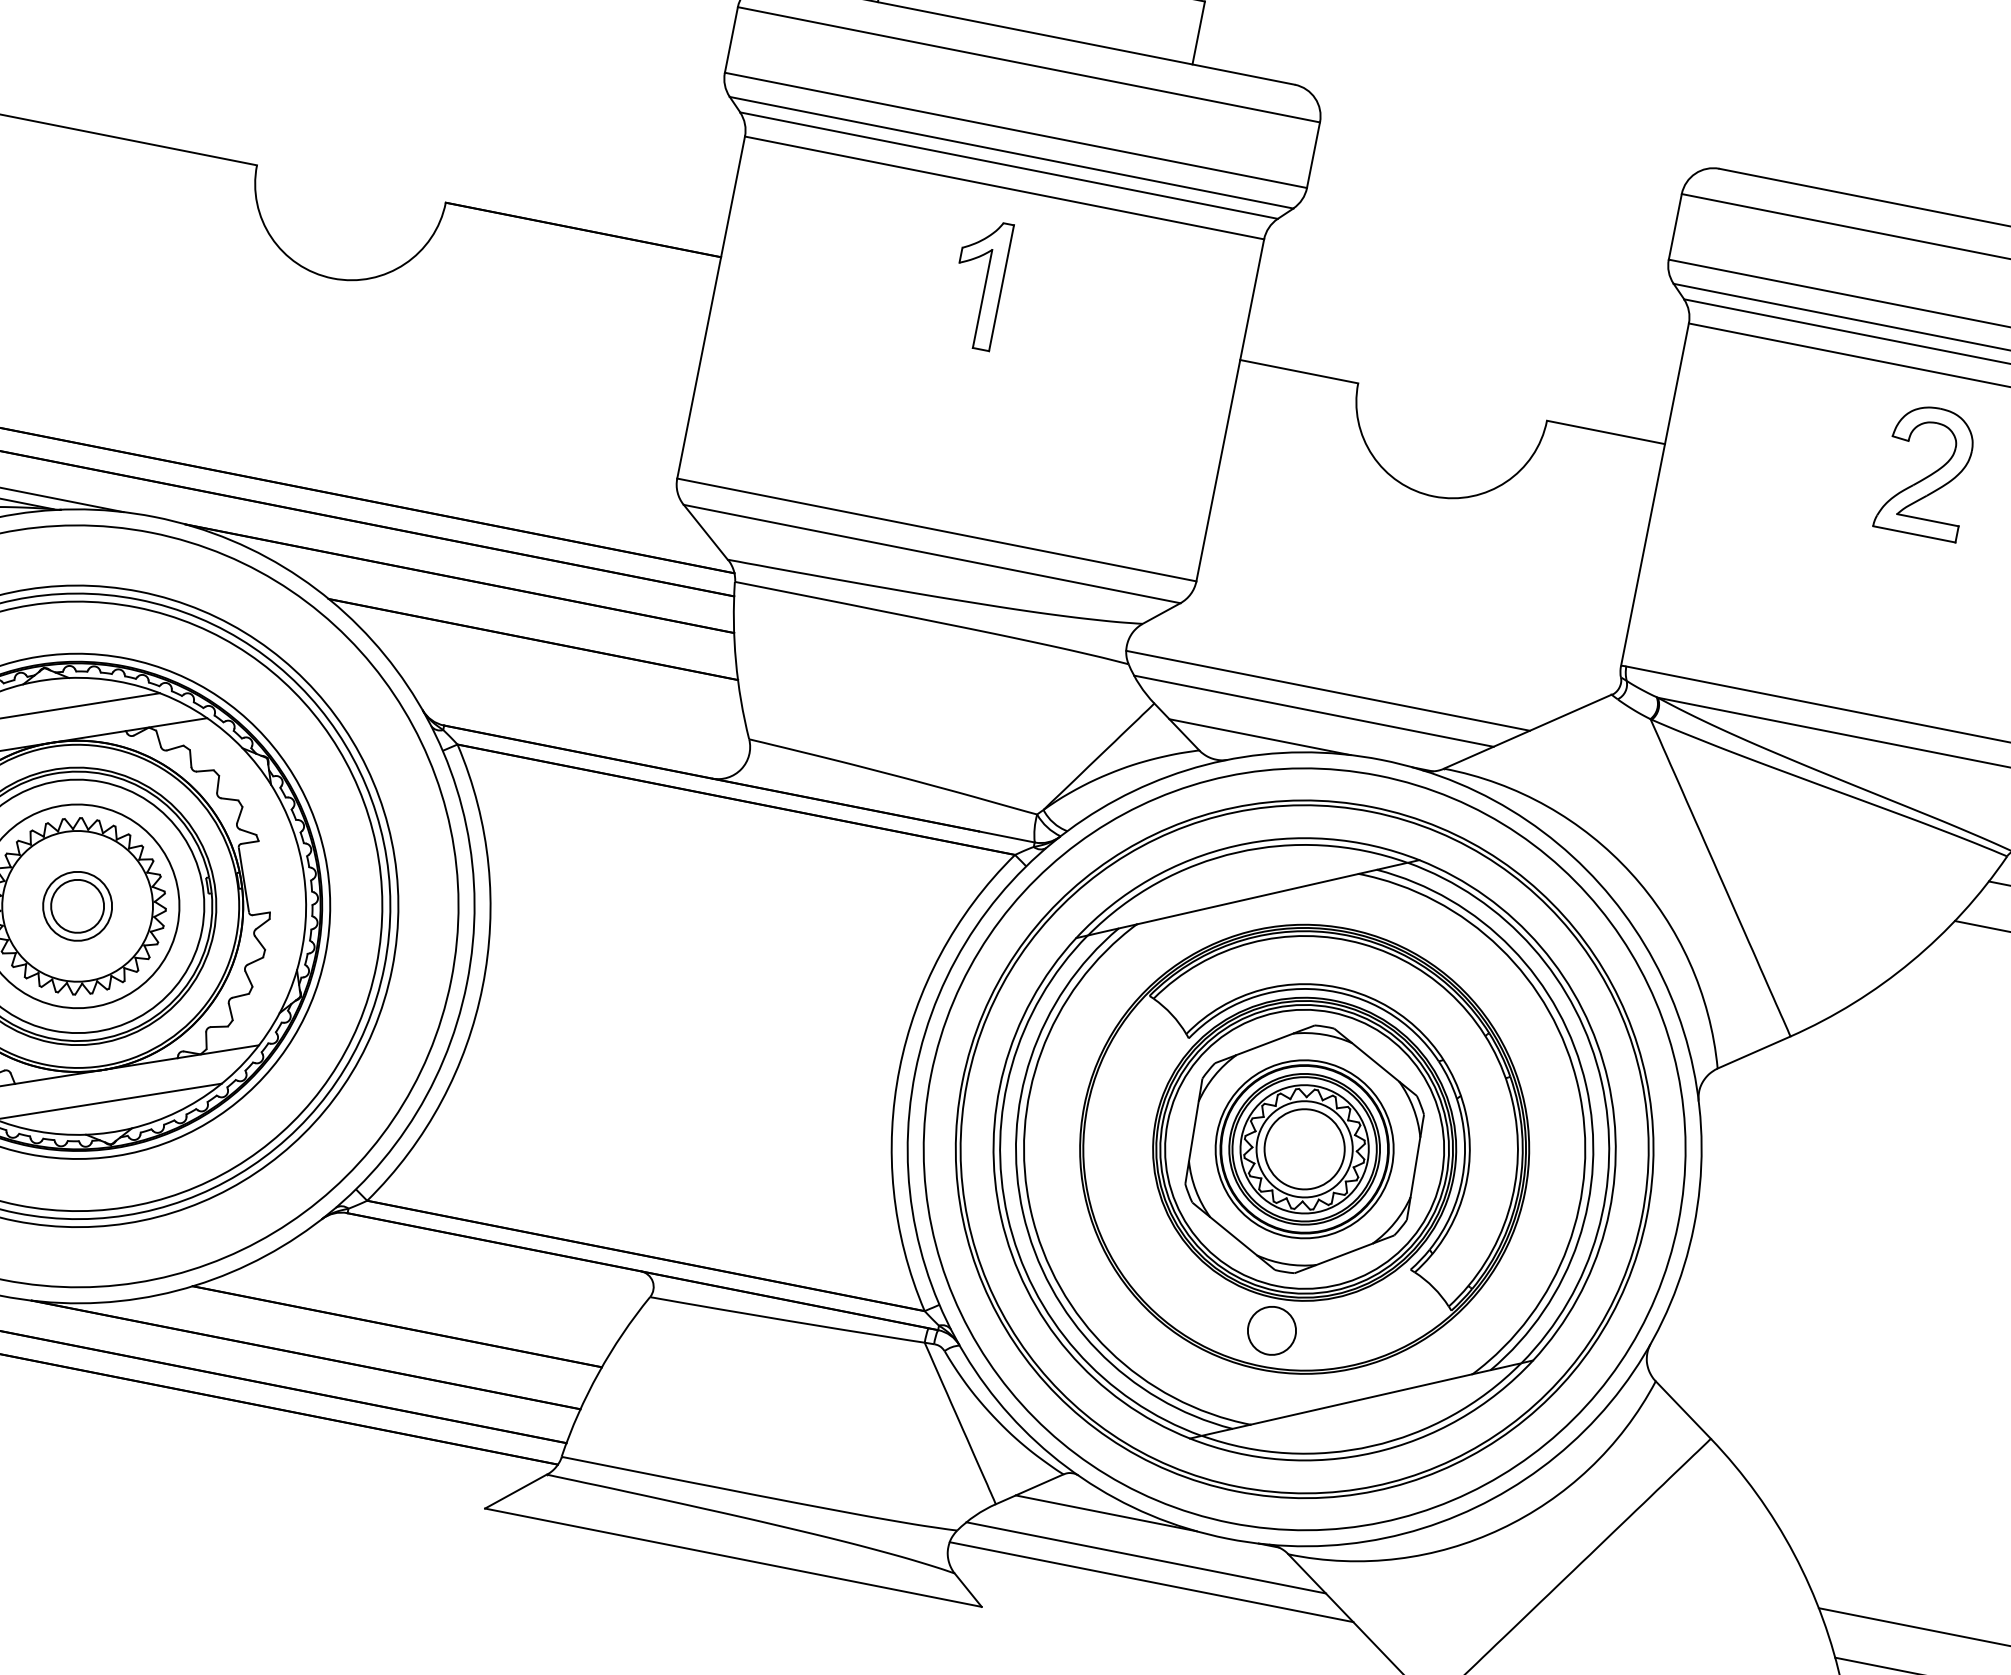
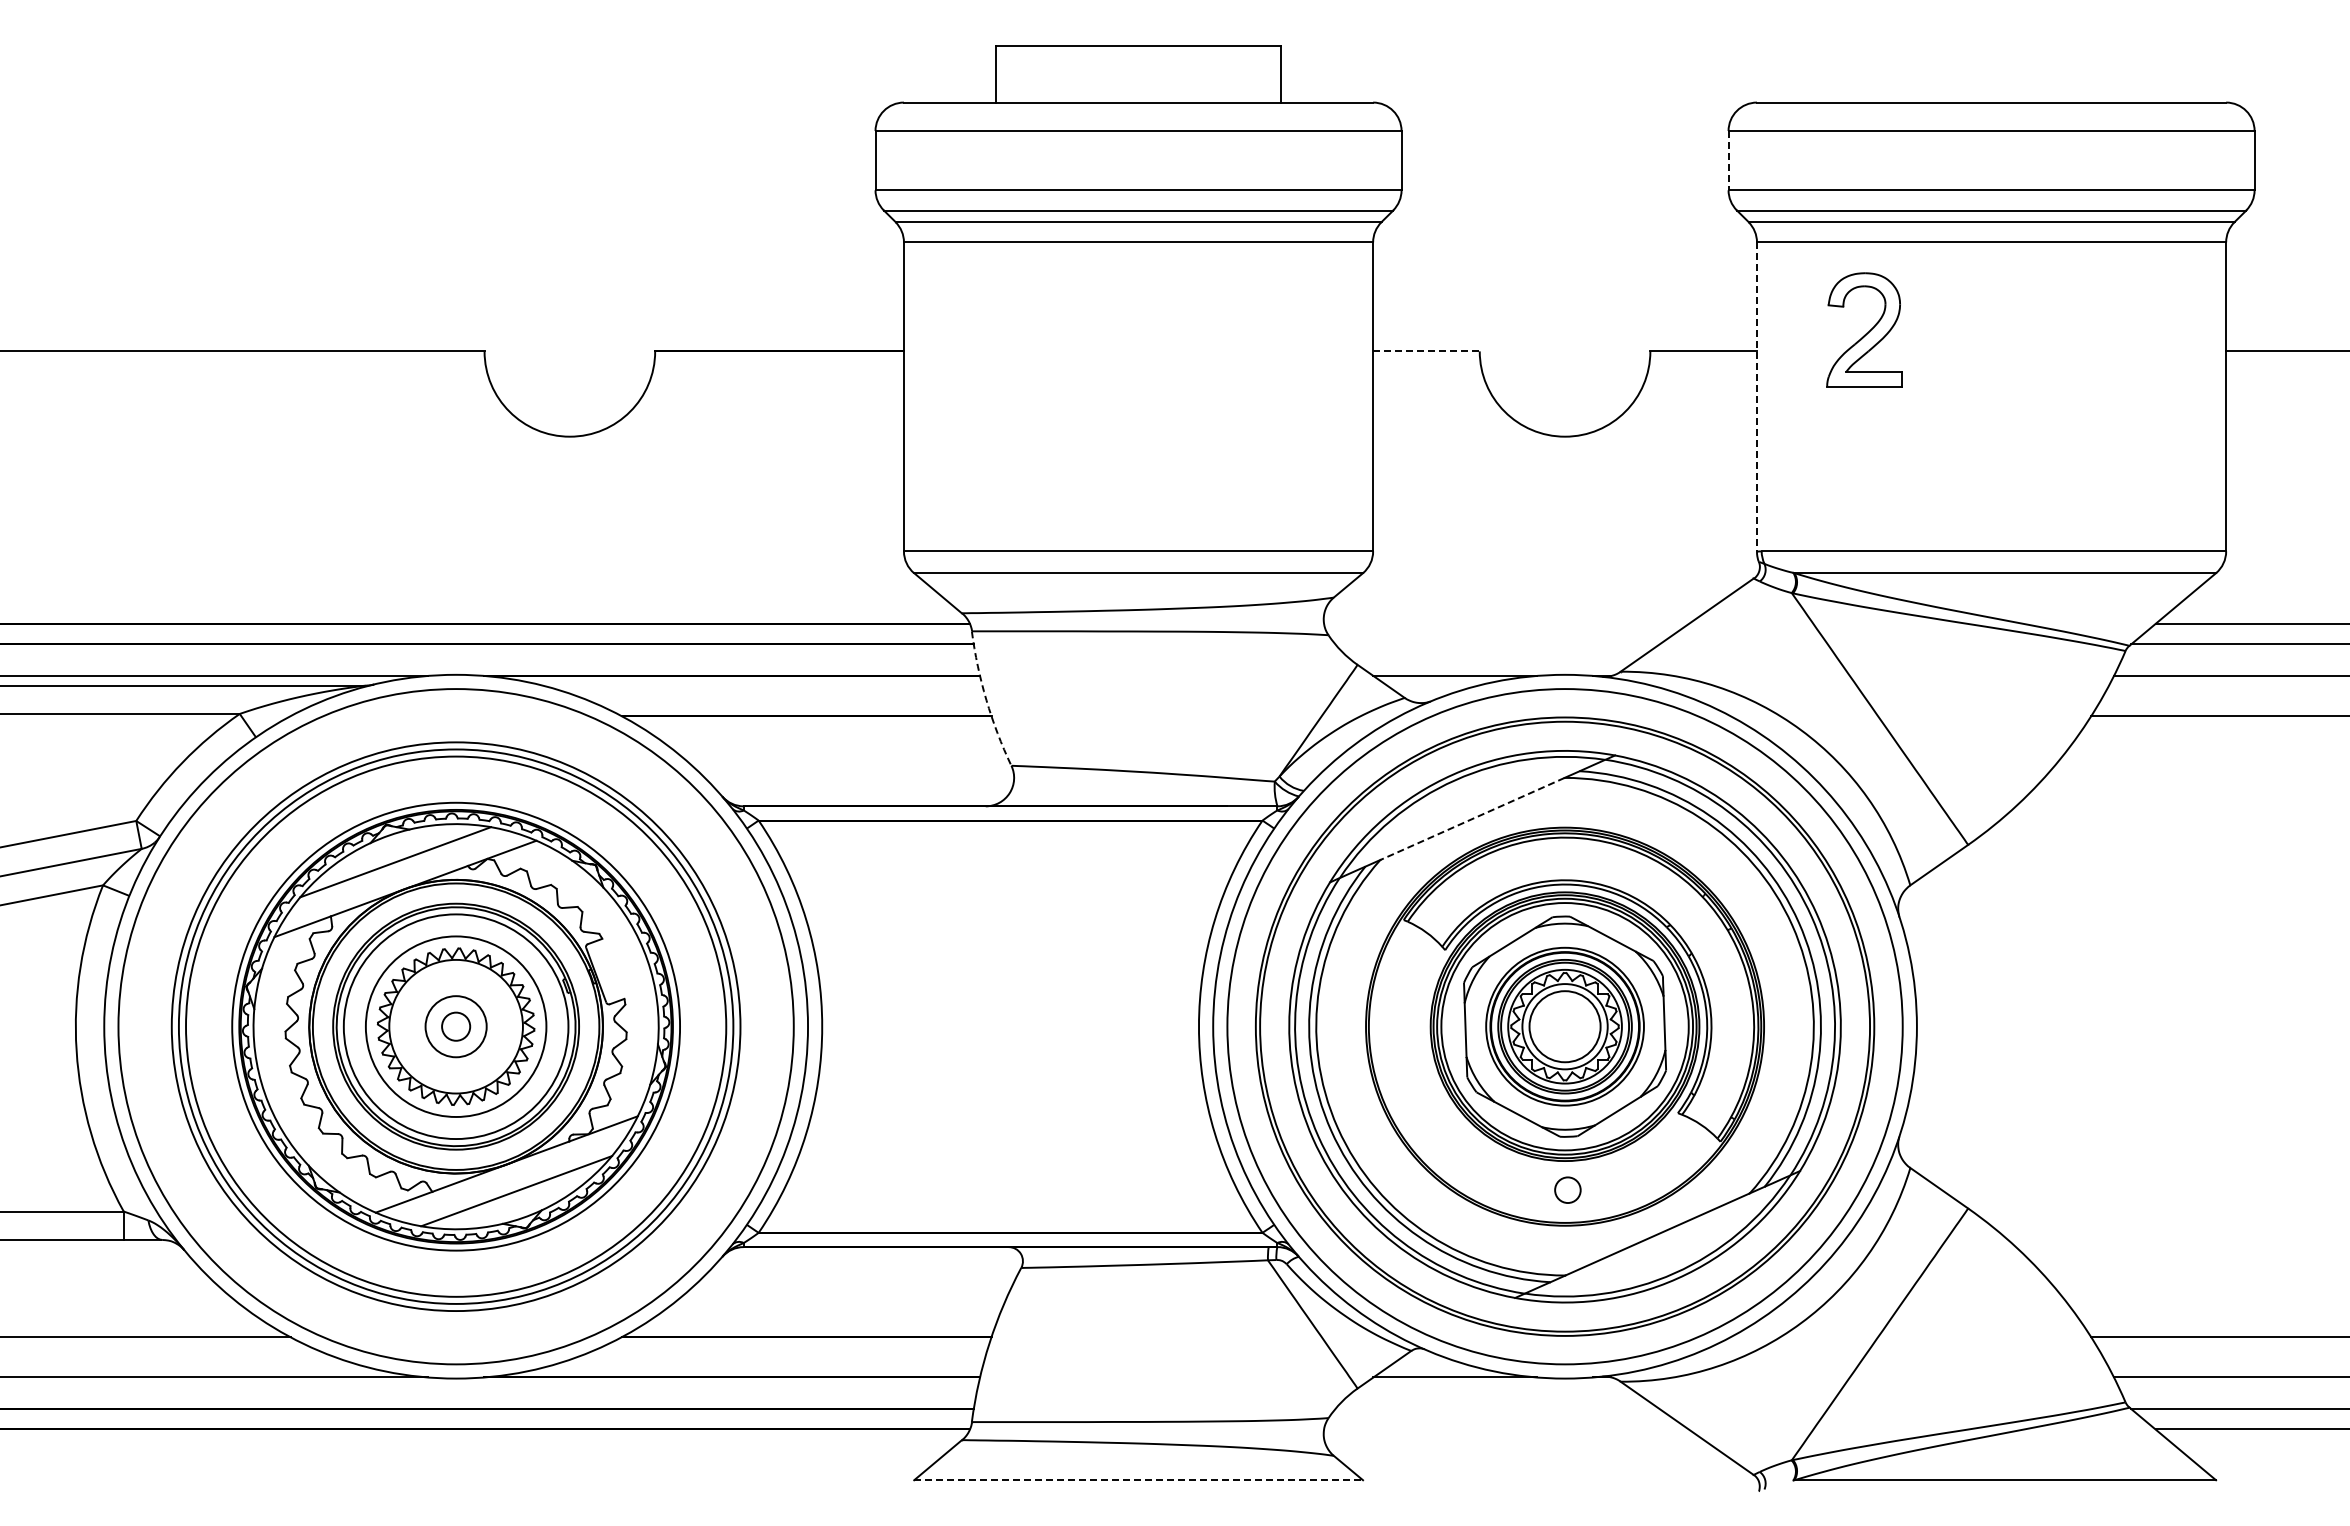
line: (1675, 226) -> (1728, 160), solid -> dashed
part: (978, 283) -> (1132, 329), removed
line: (1299, 371) -> (1426, 351), solid -> dashed
part: (1927, 470) -> (1864, 329), moved
line: (1655, 495) -> (1757, 397), solid -> dashed
arc: (735, 661) -> (986, 700), solid -> dashed
line: (1328, 690) -> (1506, 623), removed
line: (1313, 711) -> (1497, 644), removed
line: (1247, 898) -> (1472, 818), solid -> dashed
circle: (76, 905) -> (455, 1026), size x0.6
circle: (1271, 1329) -> (1567, 1189), size x0.6
line: (734, 1558) -> (1139, 1480), solid -> dashed
line: (1146, 1558) -> (1497, 1409), removed
line: (1151, 1582) -> (1506, 1429), removed

